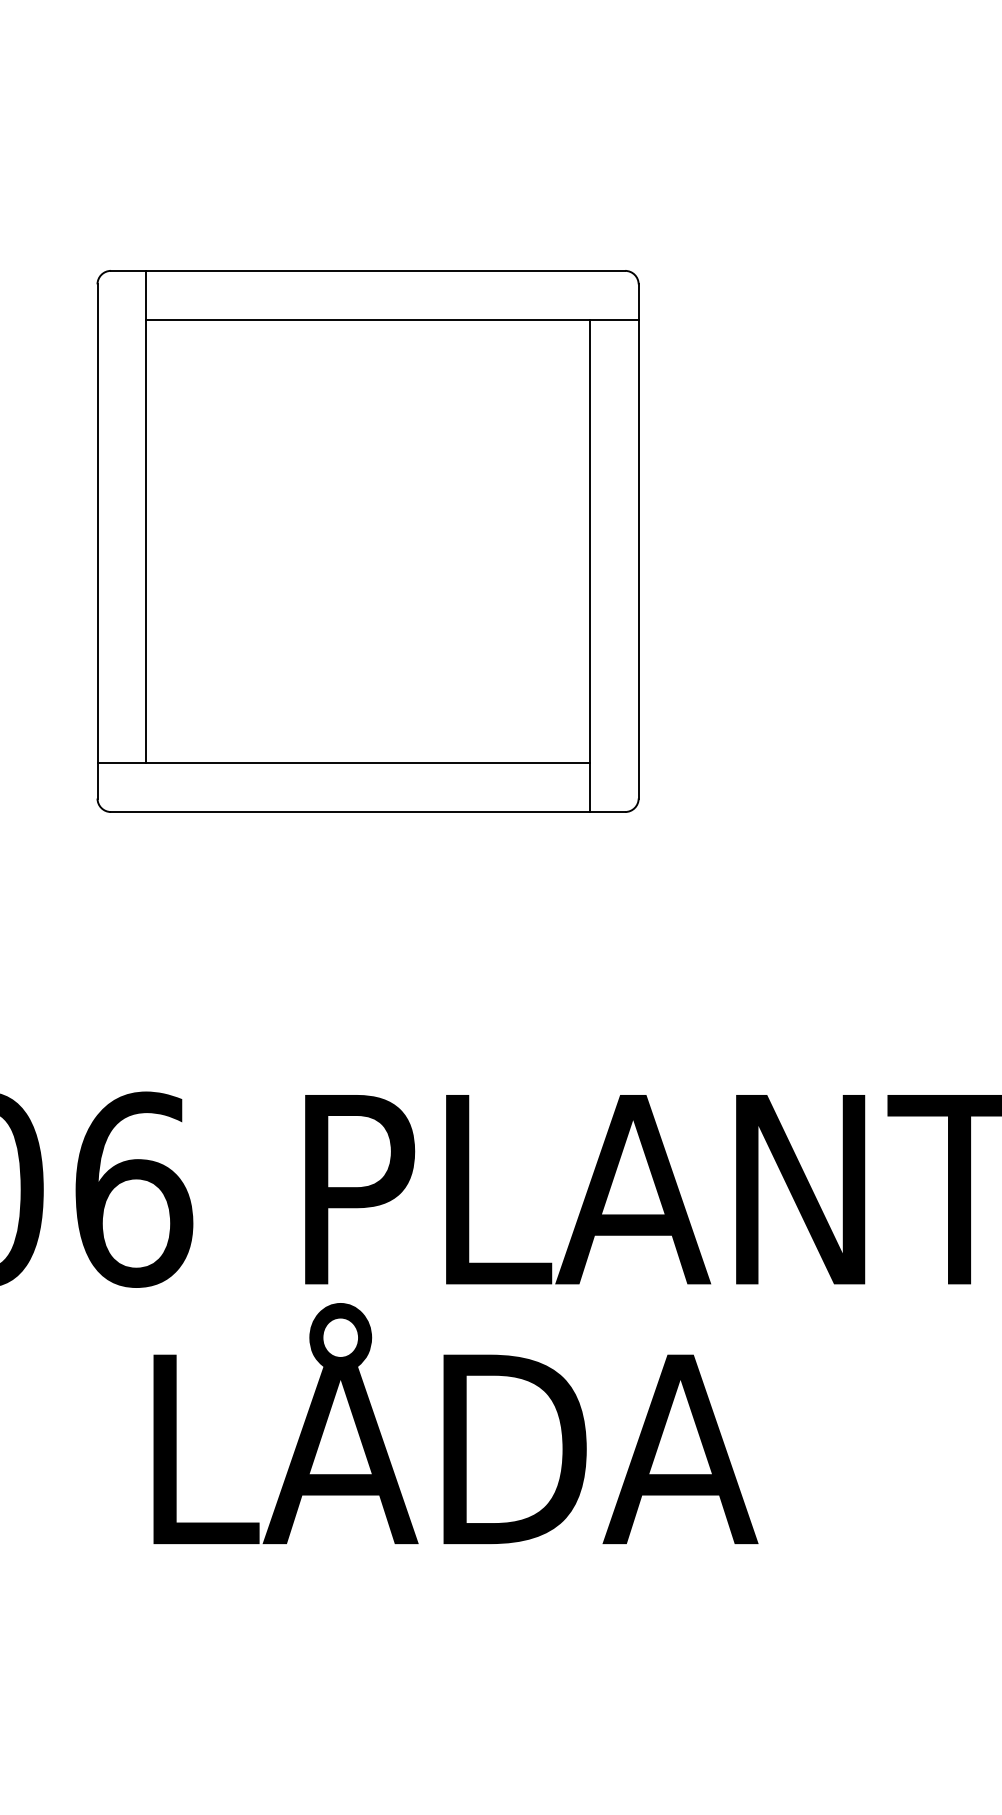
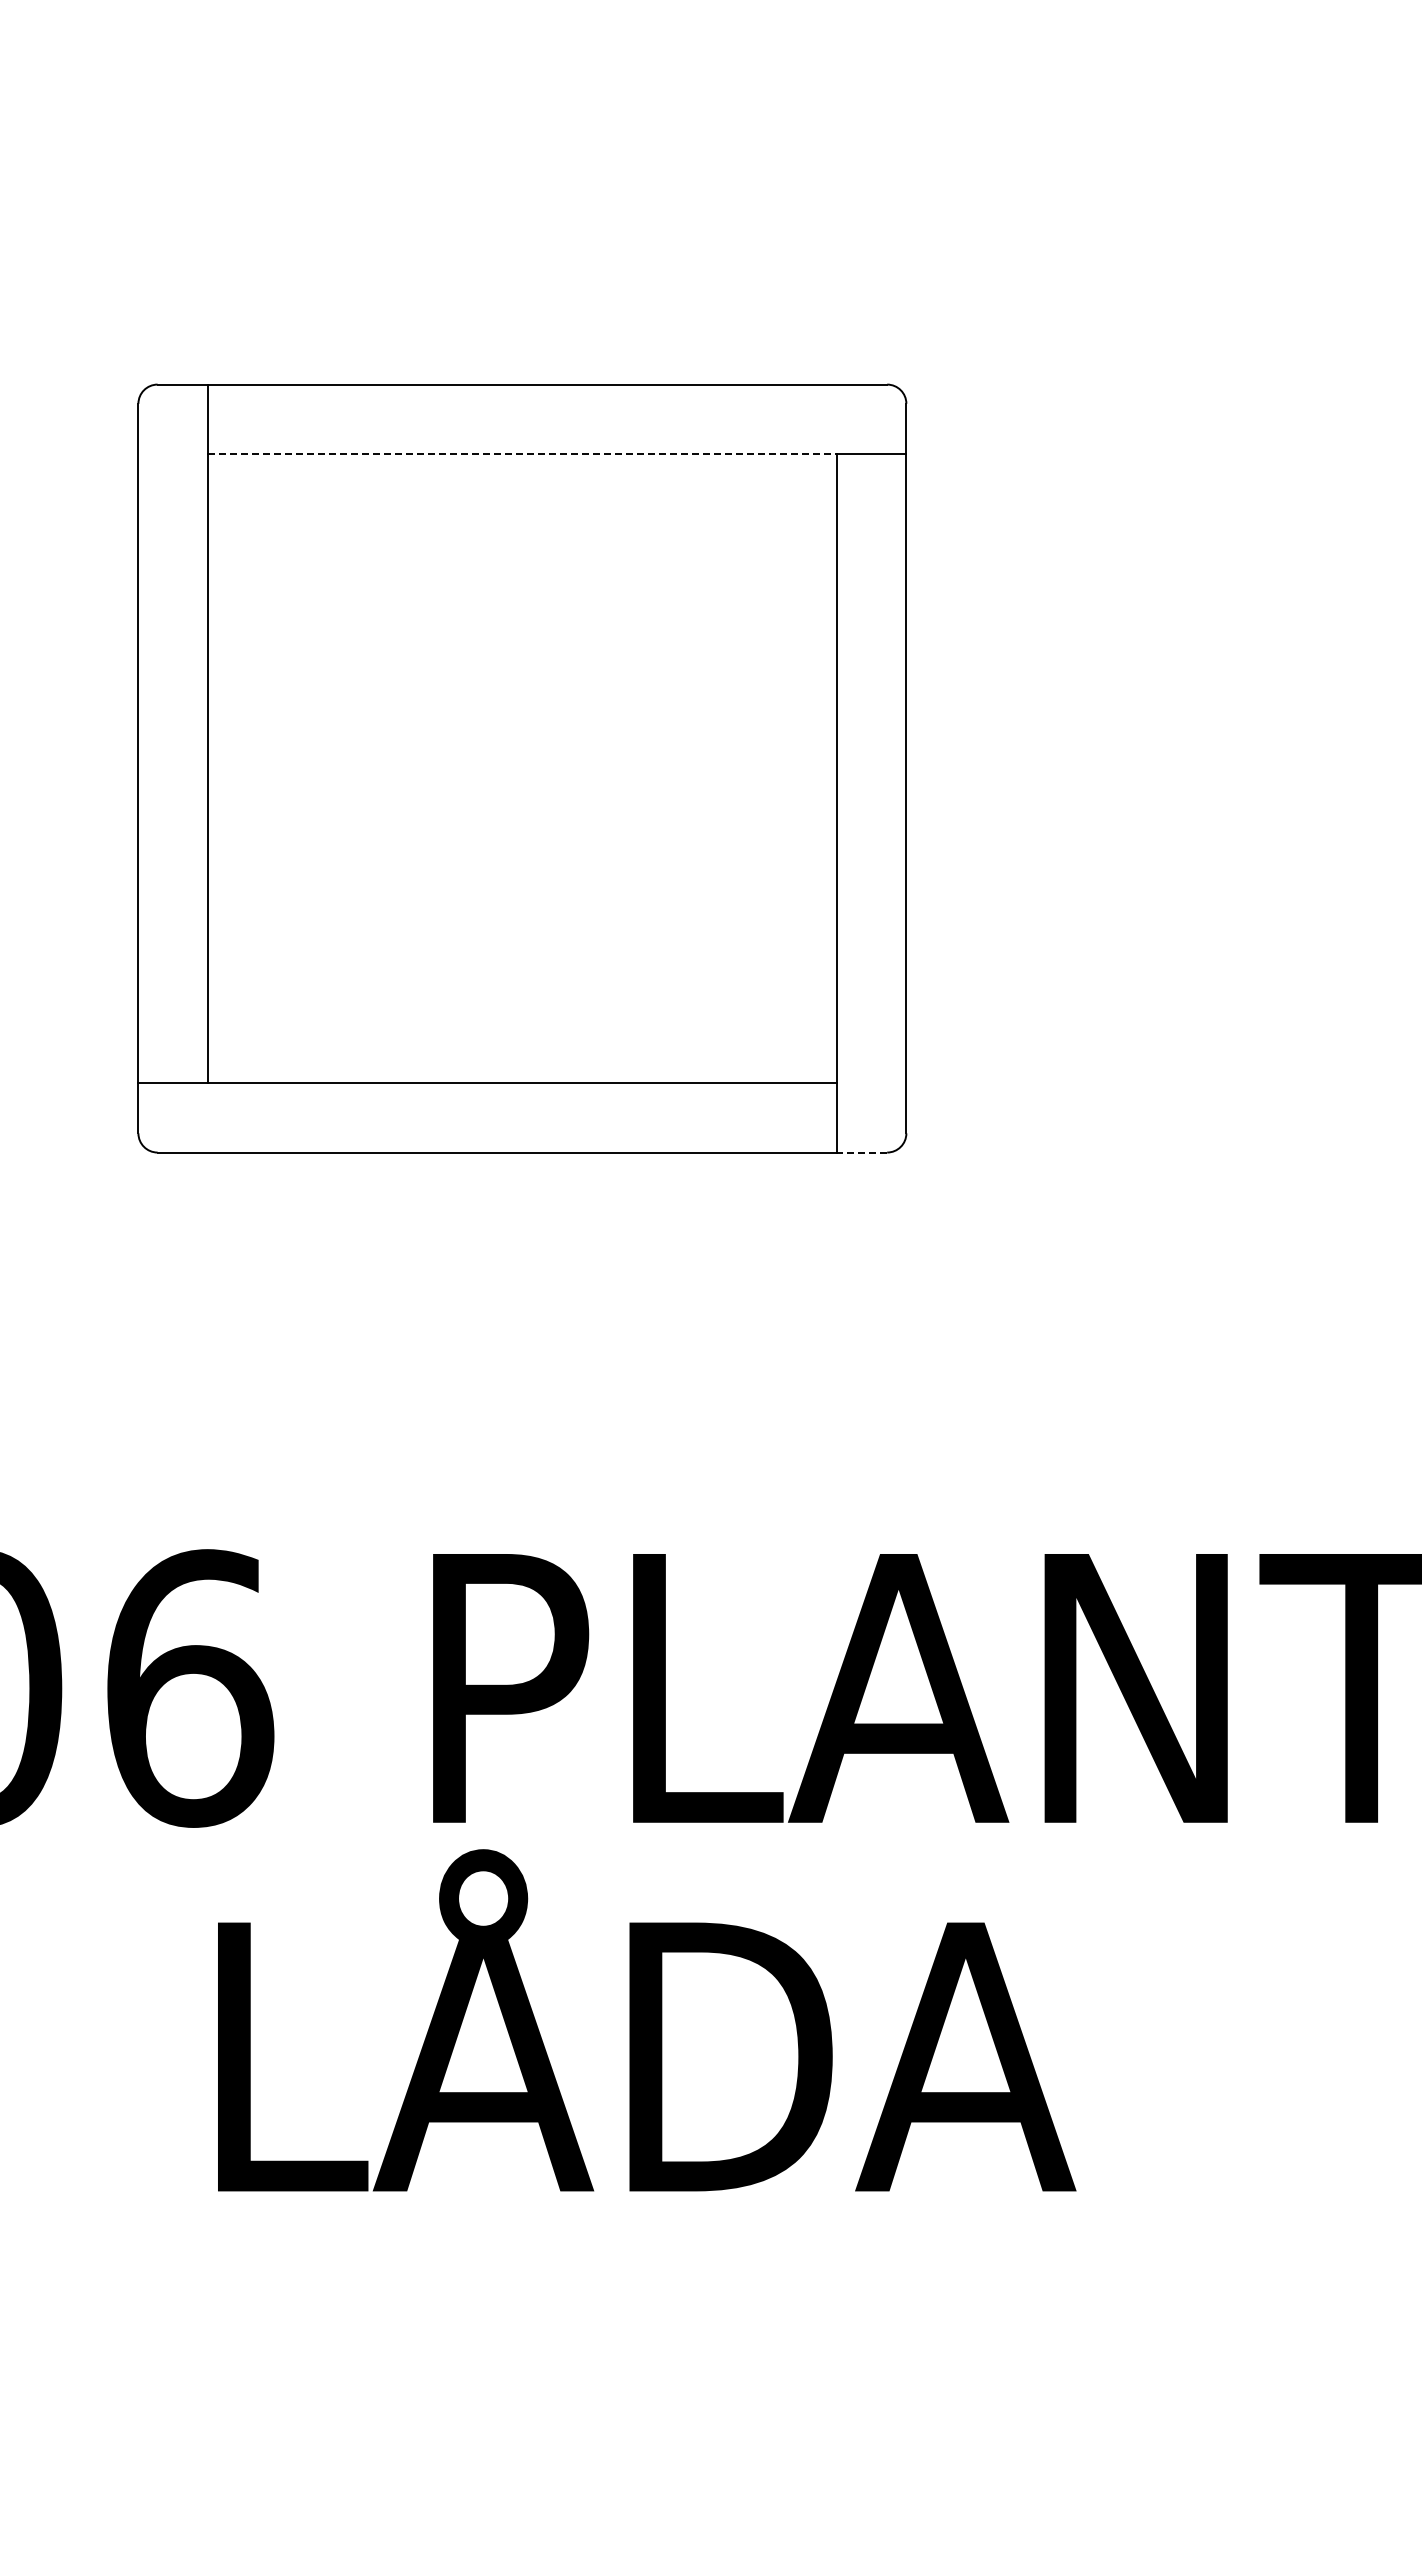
line: (368, 319) -> (522, 453), solid -> dashed
line: (607, 812) -> (862, 1152), solid -> dashed

